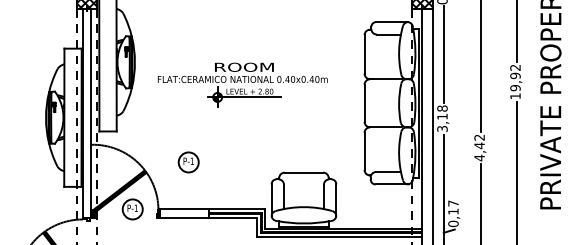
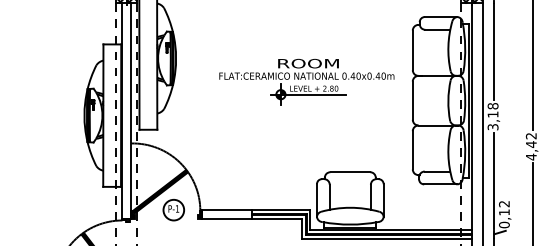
part: (242, 84) -> (306, 81), moved
part: (188, 162) -> (231, 161), removed
text: (453, 203) -> (504, 204), 0,17 -> 0,12

